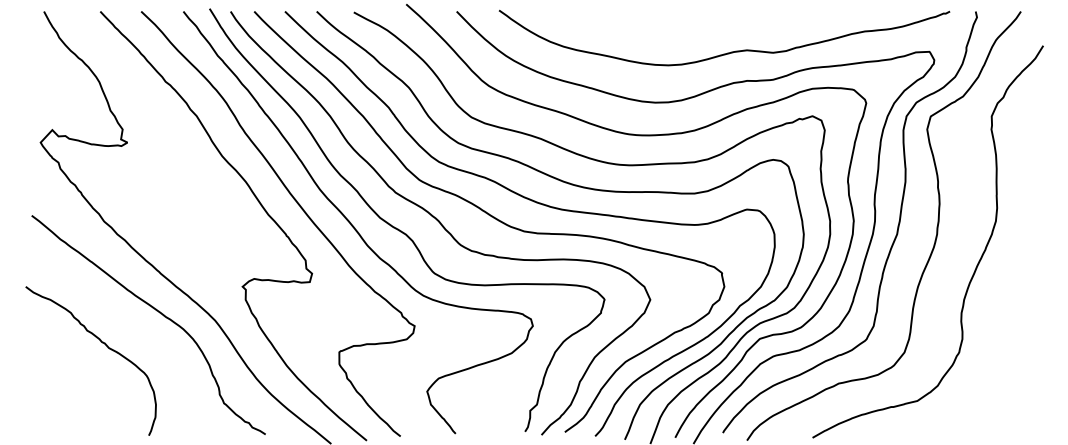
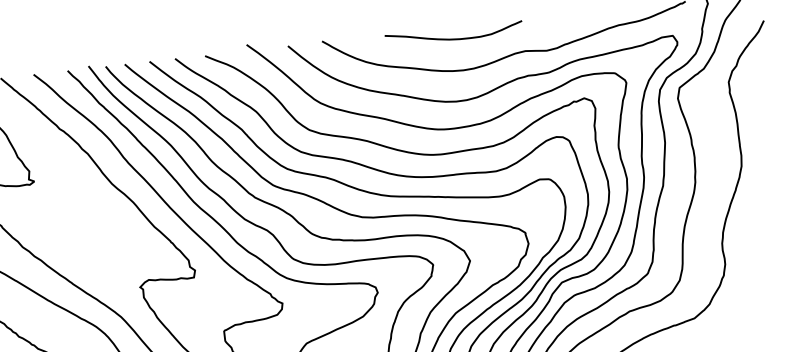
curve: (661, 25) -> (454, 38), added

